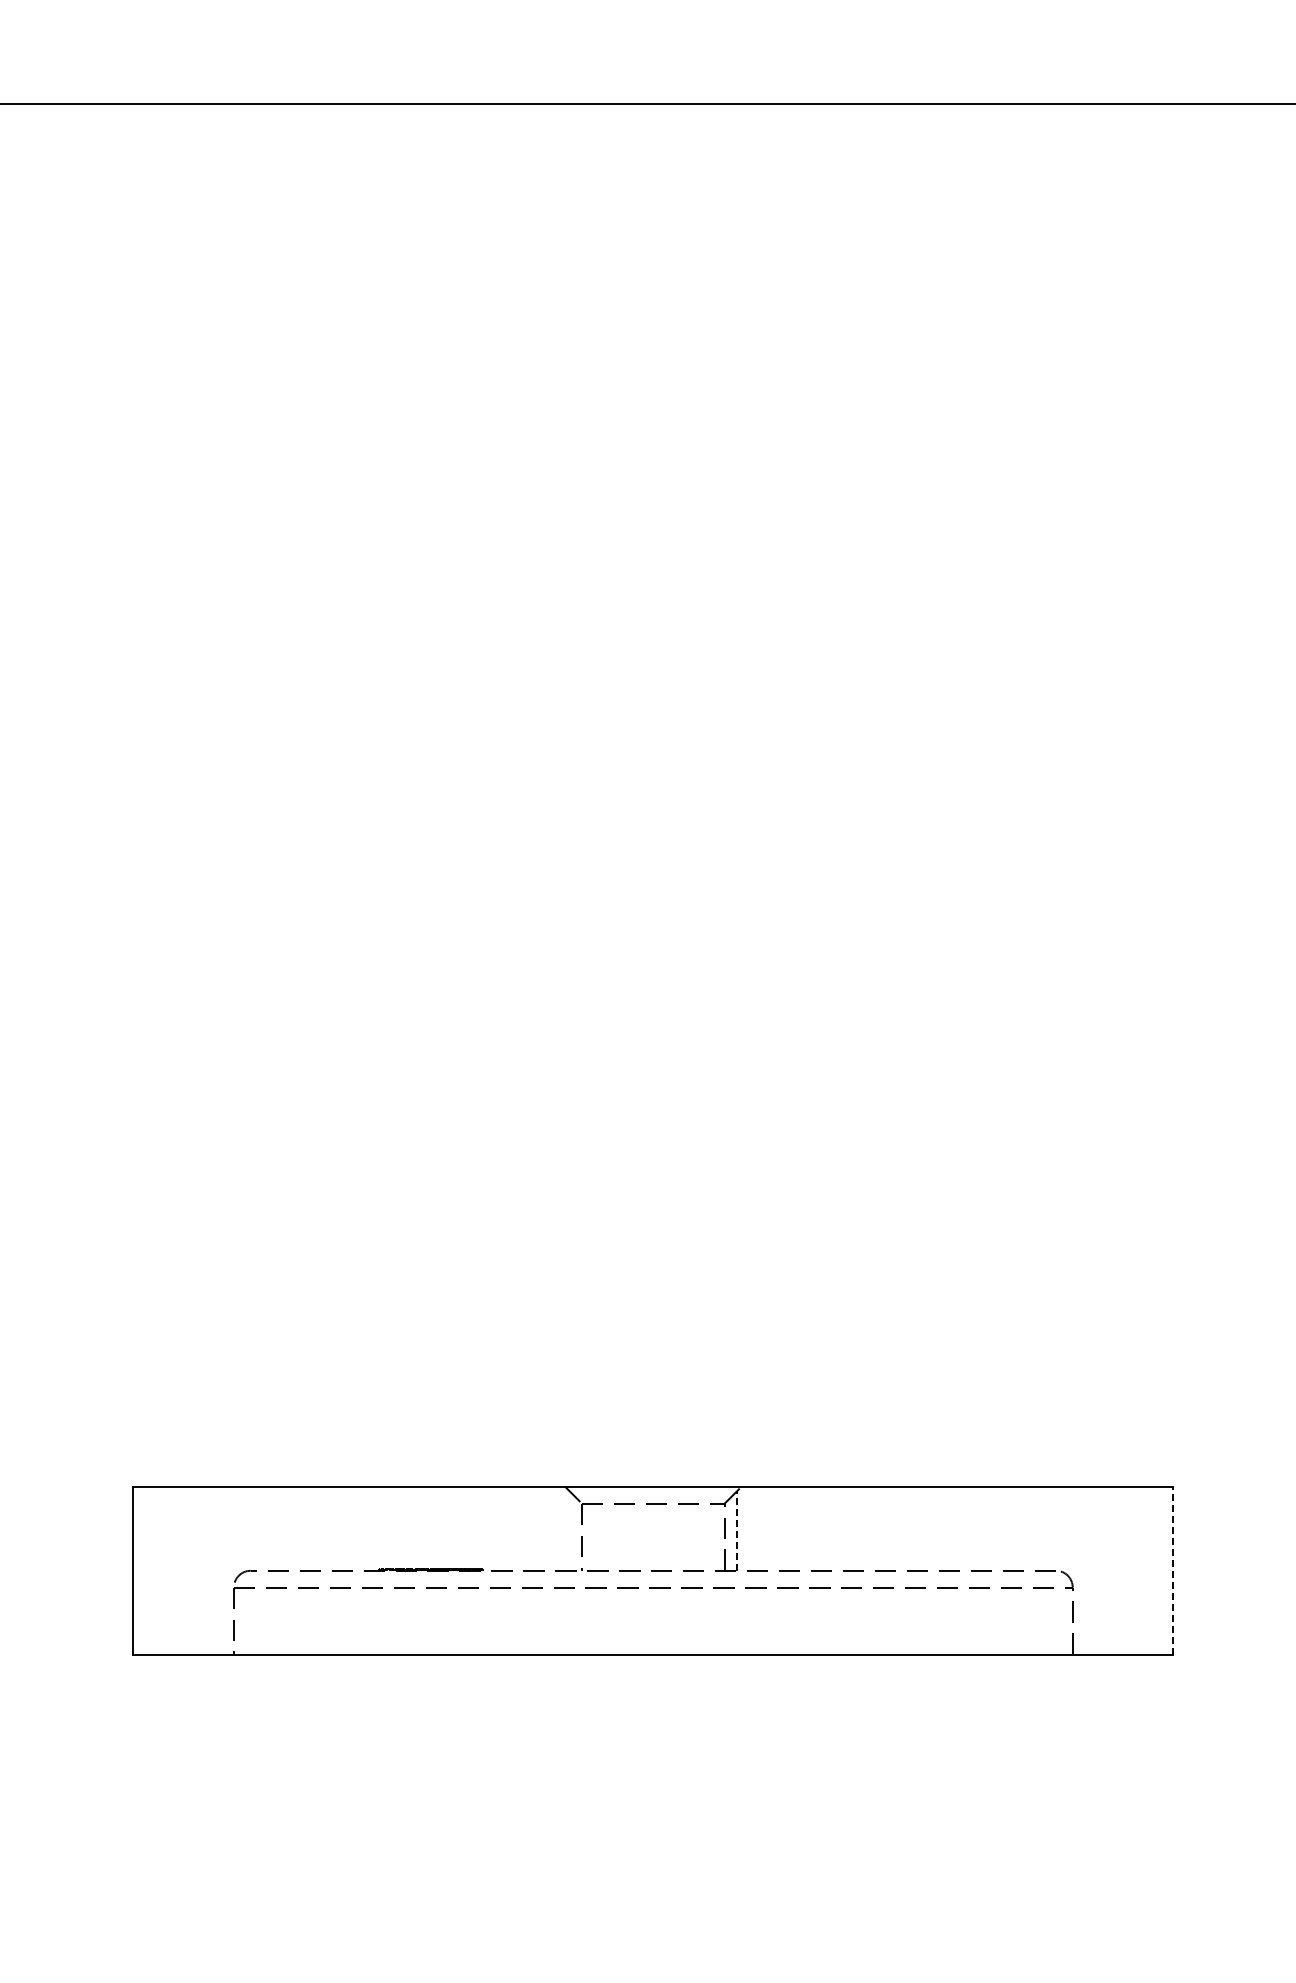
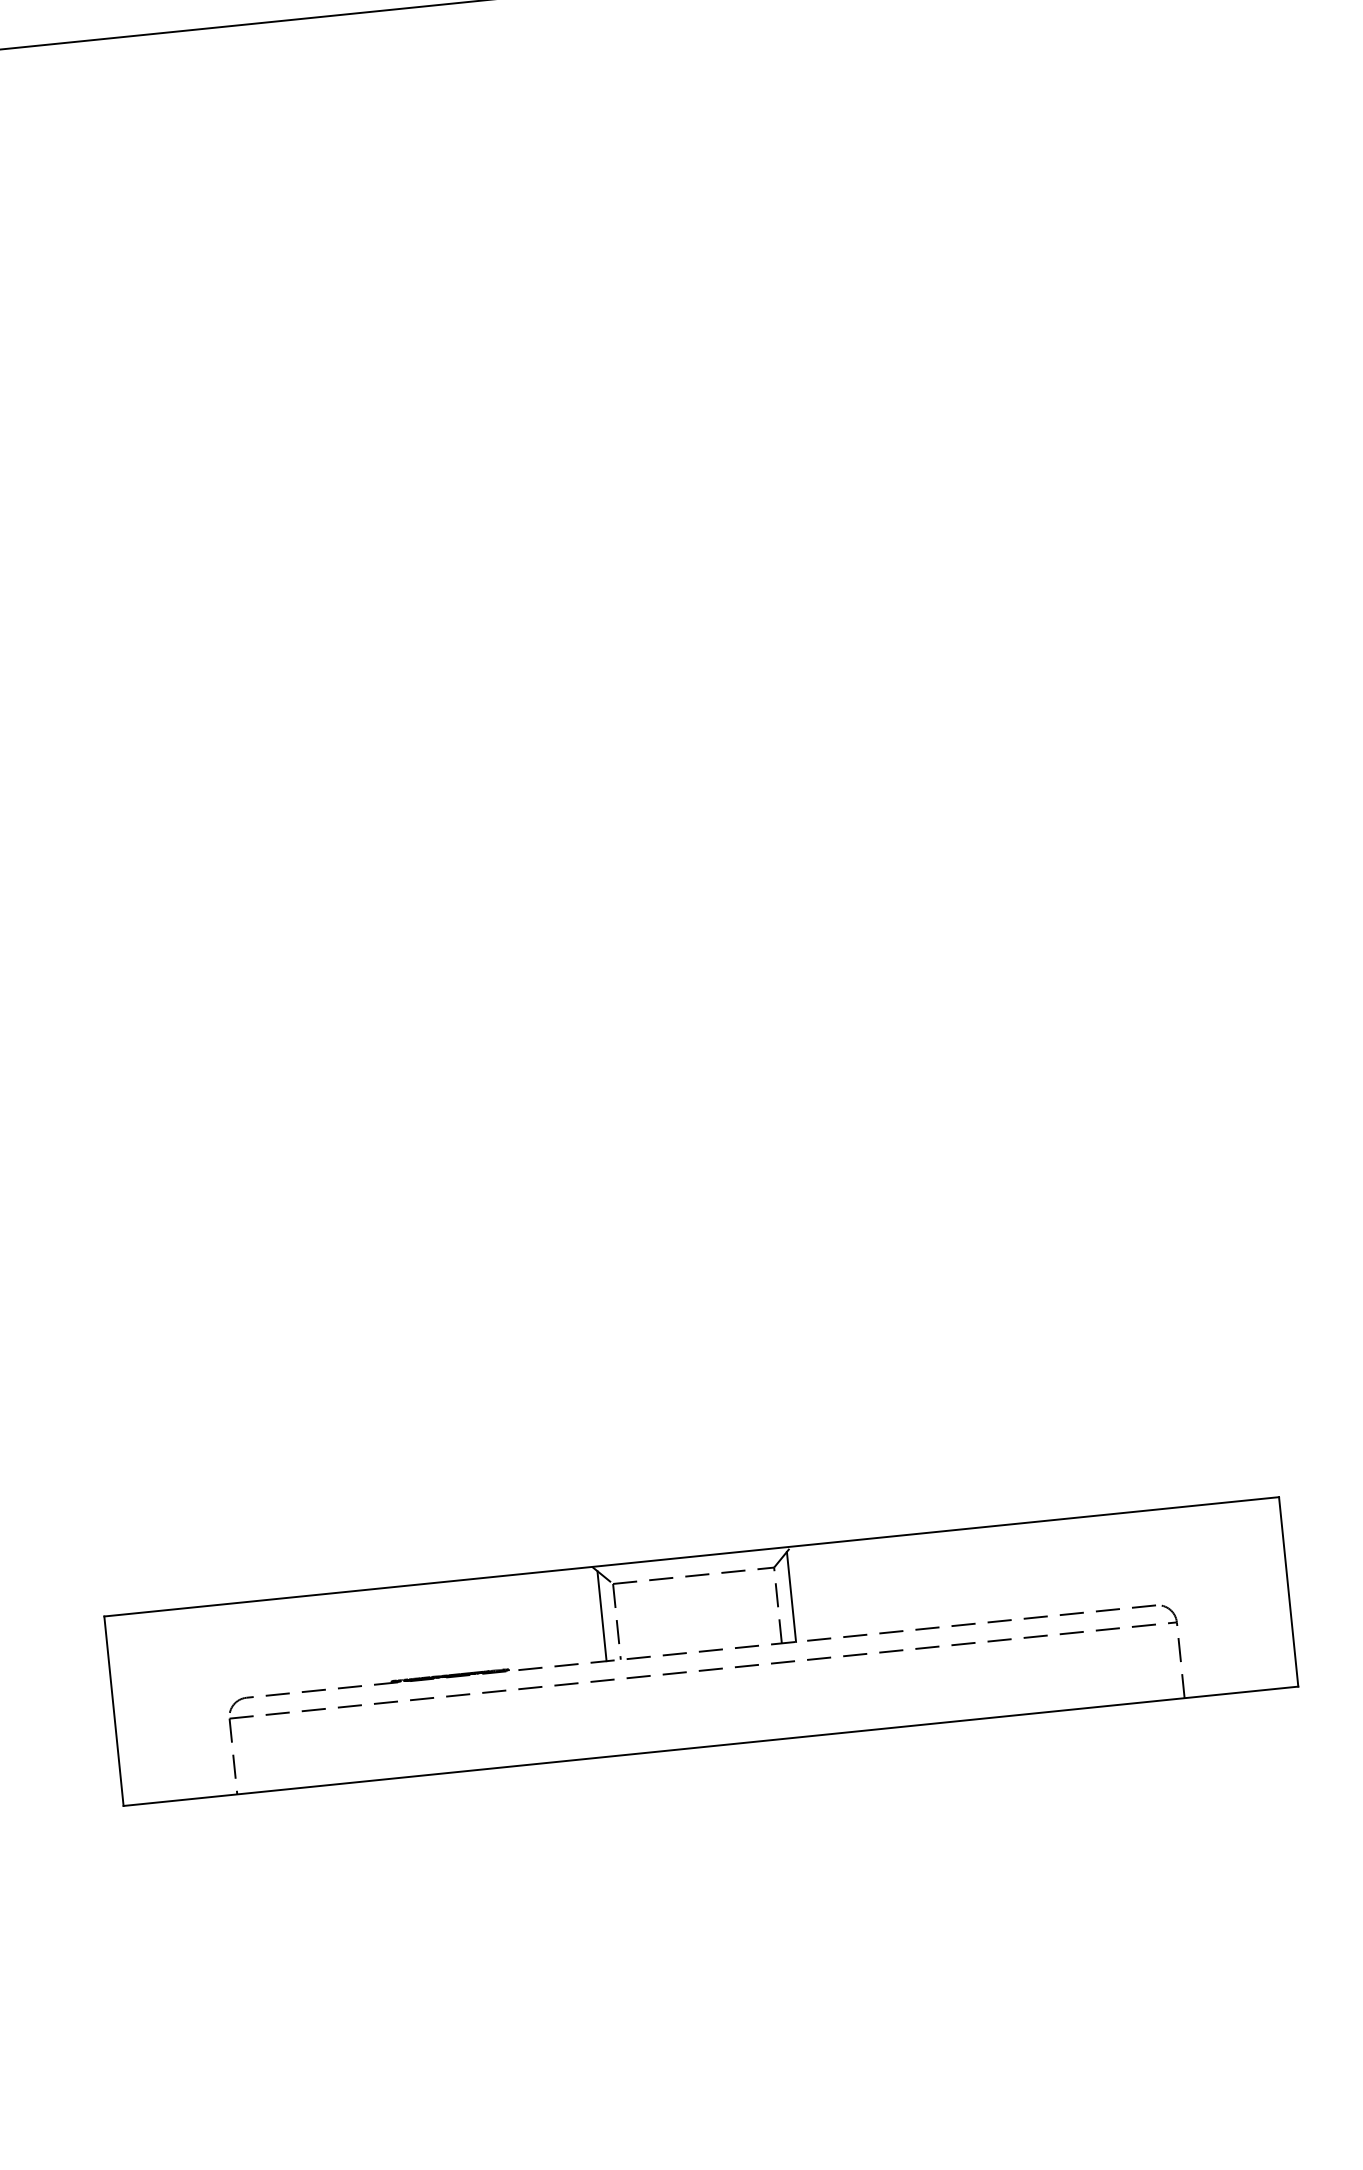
line: (569, 1530) -> (602, 1615), added
line: (737, 1530) -> (791, 1596), dashed -> solid
line: (1173, 1570) -> (1288, 1591), dashed -> solid

